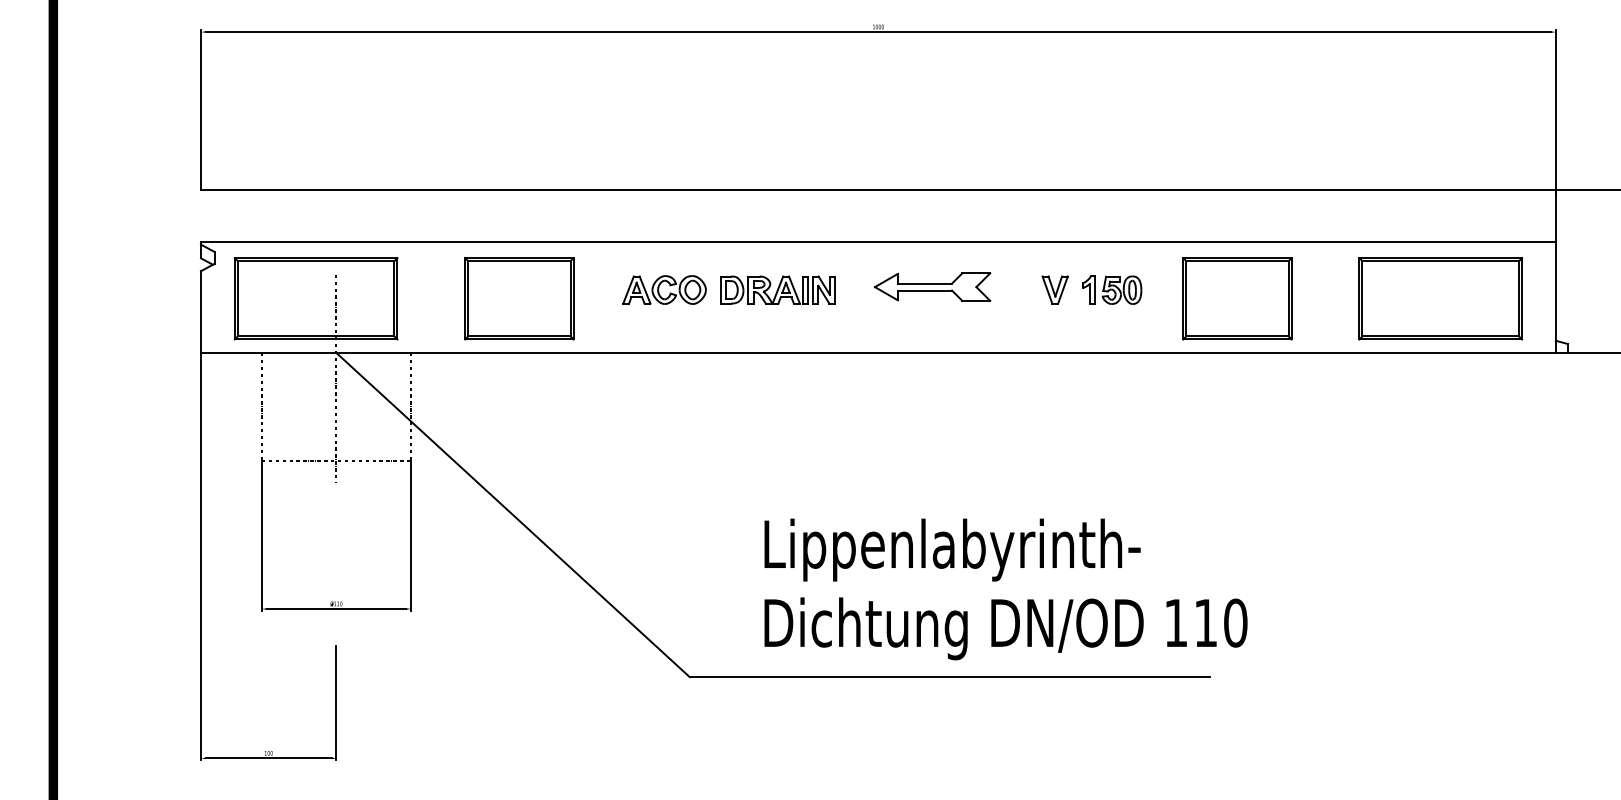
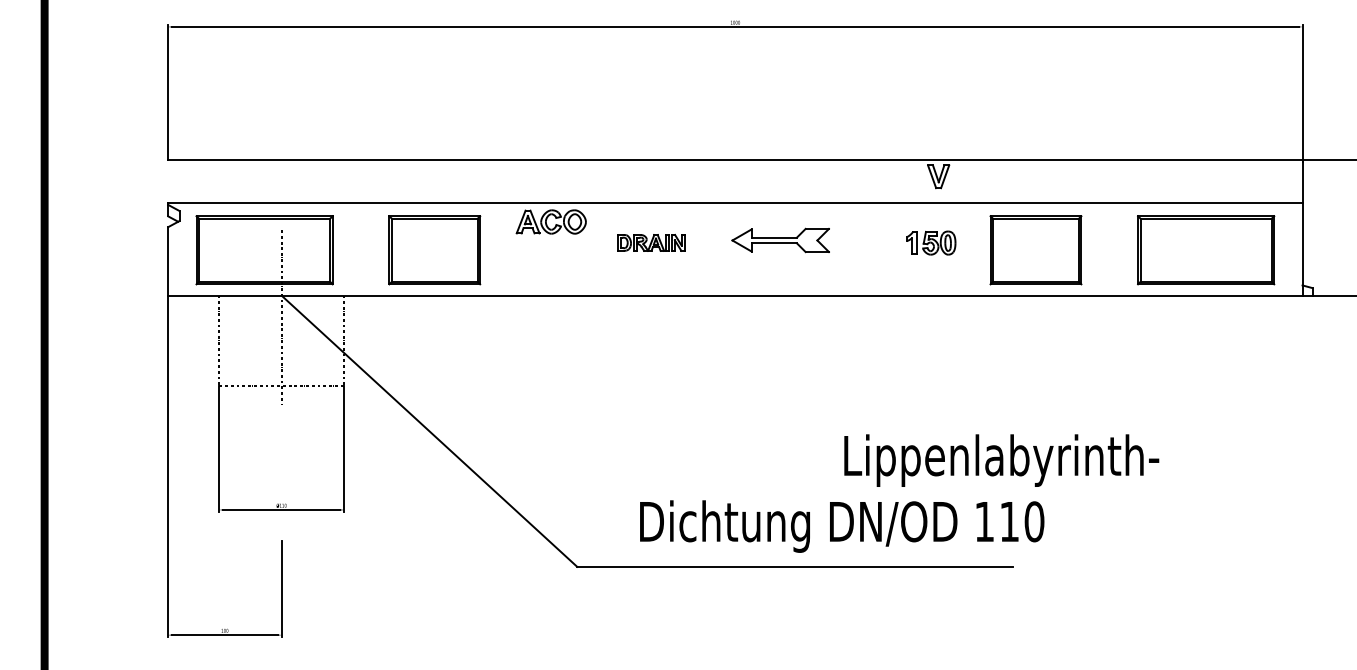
part: (664, 289) -> (551, 221), moved
part: (777, 289) -> (650, 242), size x0.7
part: (1054, 289) -> (938, 176), moved
text: (952, 549) -> (1001, 460), moved

